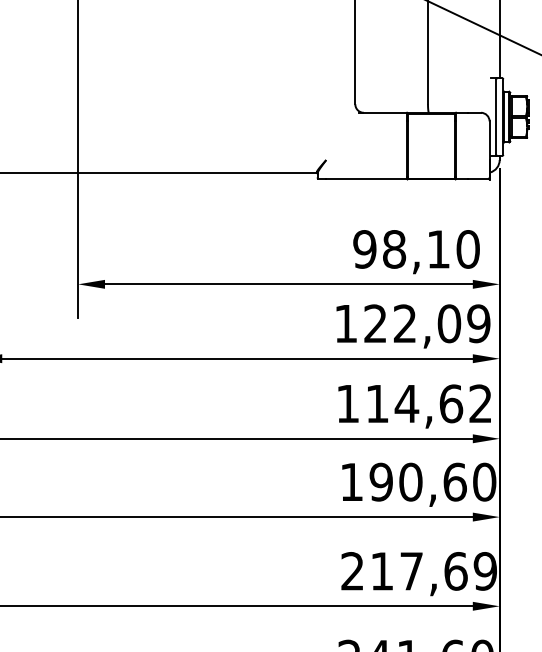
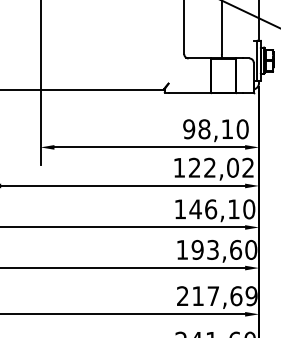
text: (479, 323) -> (248, 167), 122,09 -> 122,02
text: (429, 404) -> (222, 209), 114,62 -> 146,10
text: (411, 481) -> (213, 249), 190,60 -> 193,60

